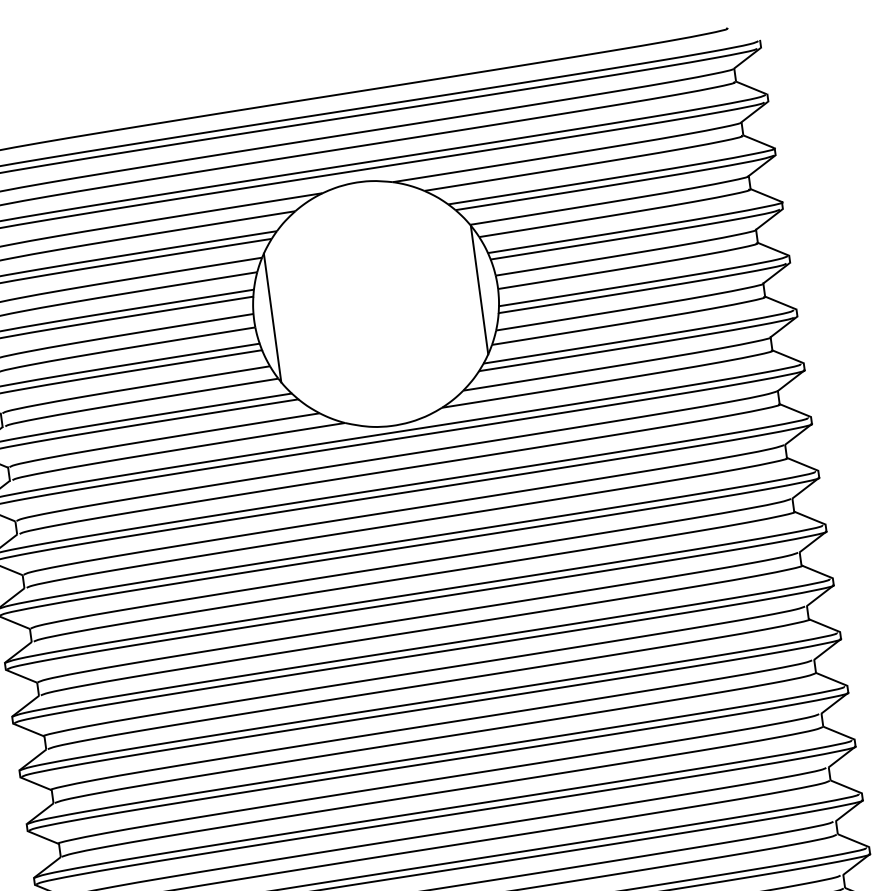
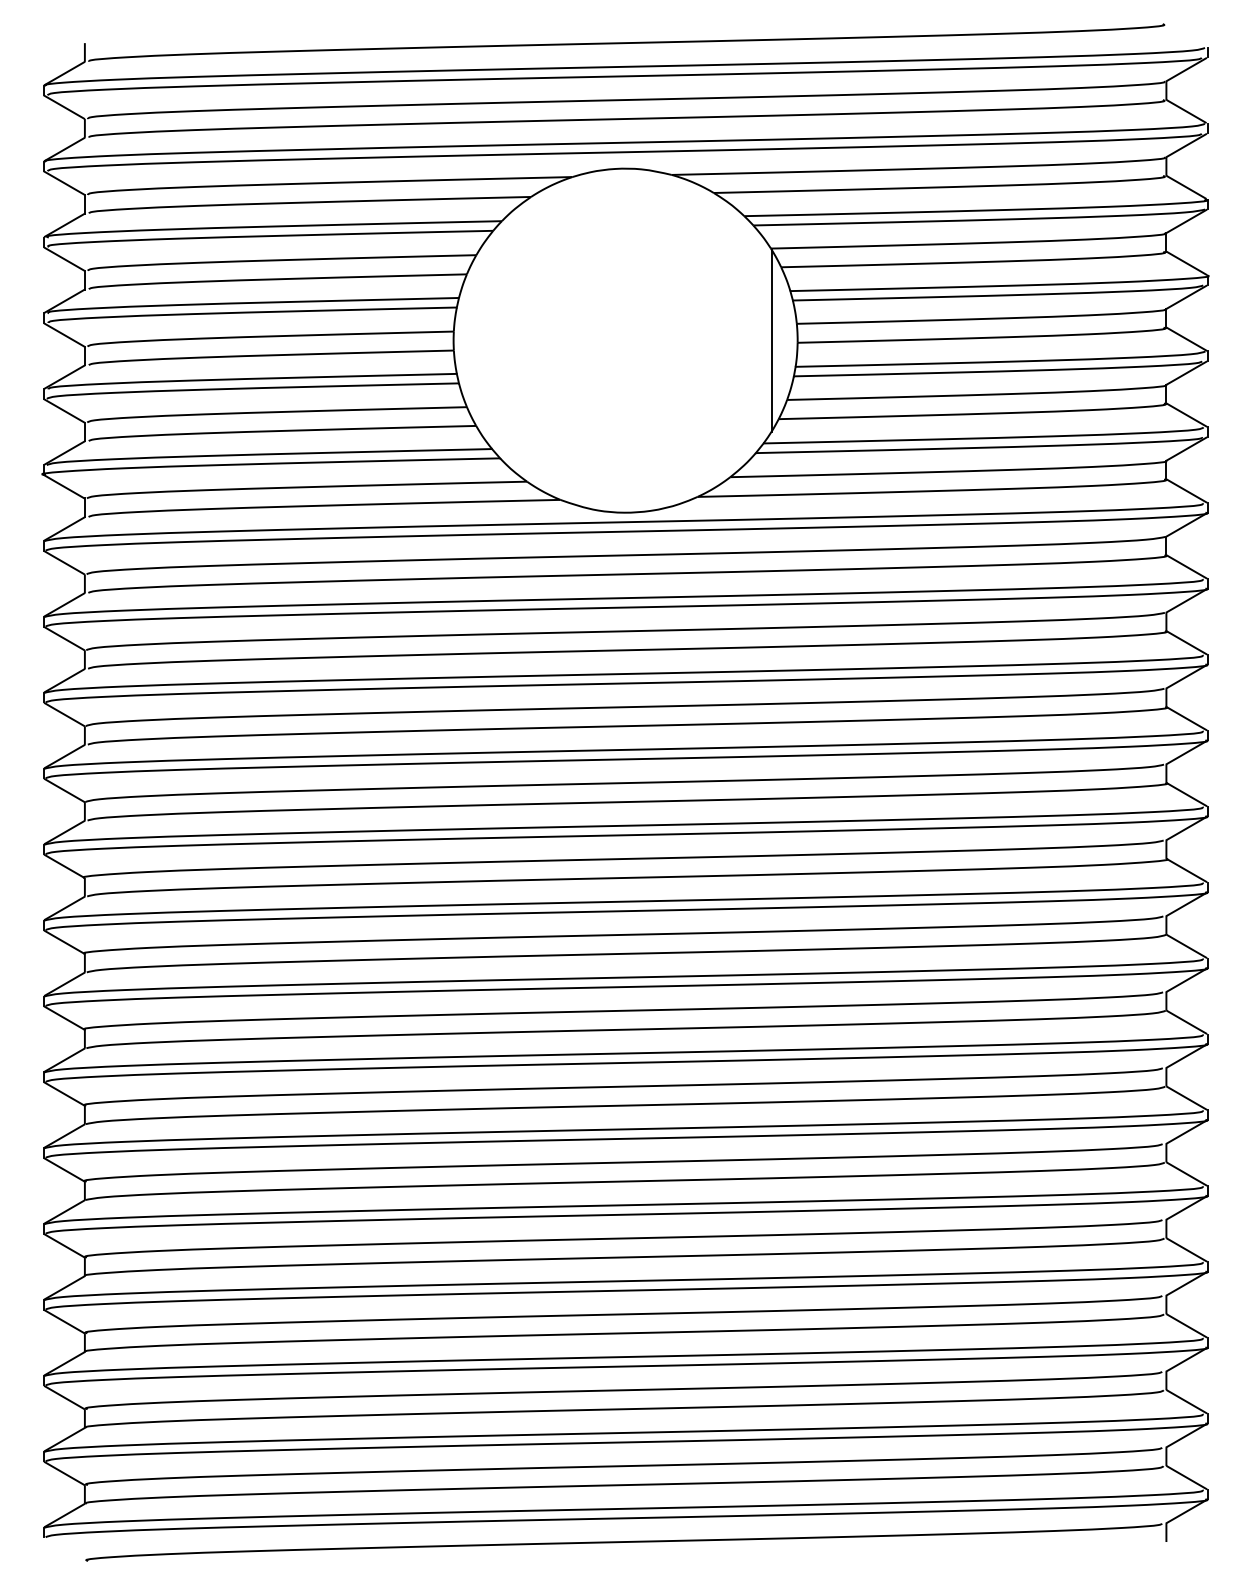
line: (272, 317) -> (479, 340), removed

